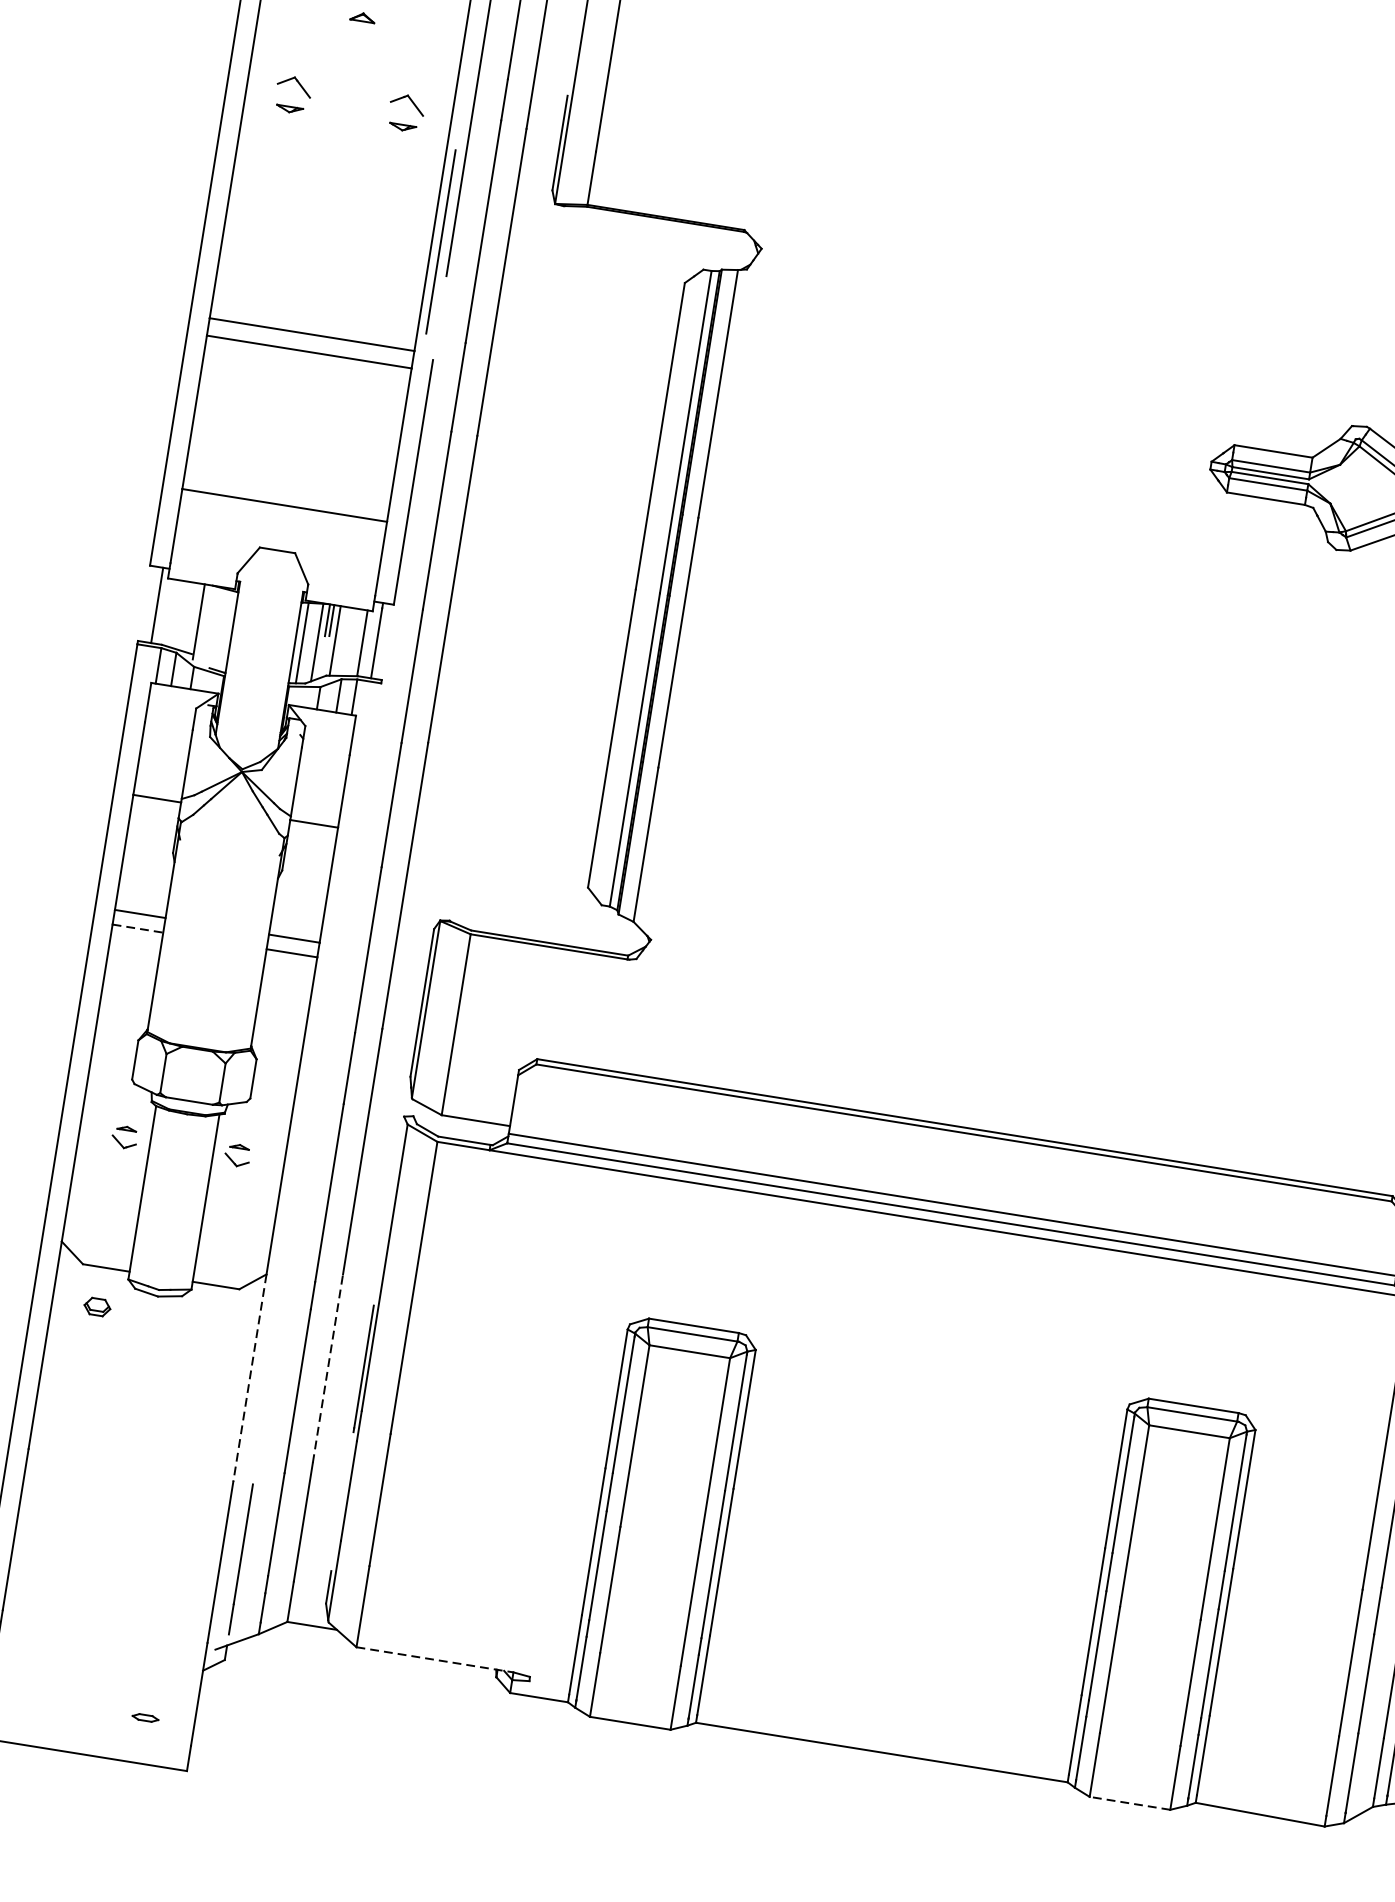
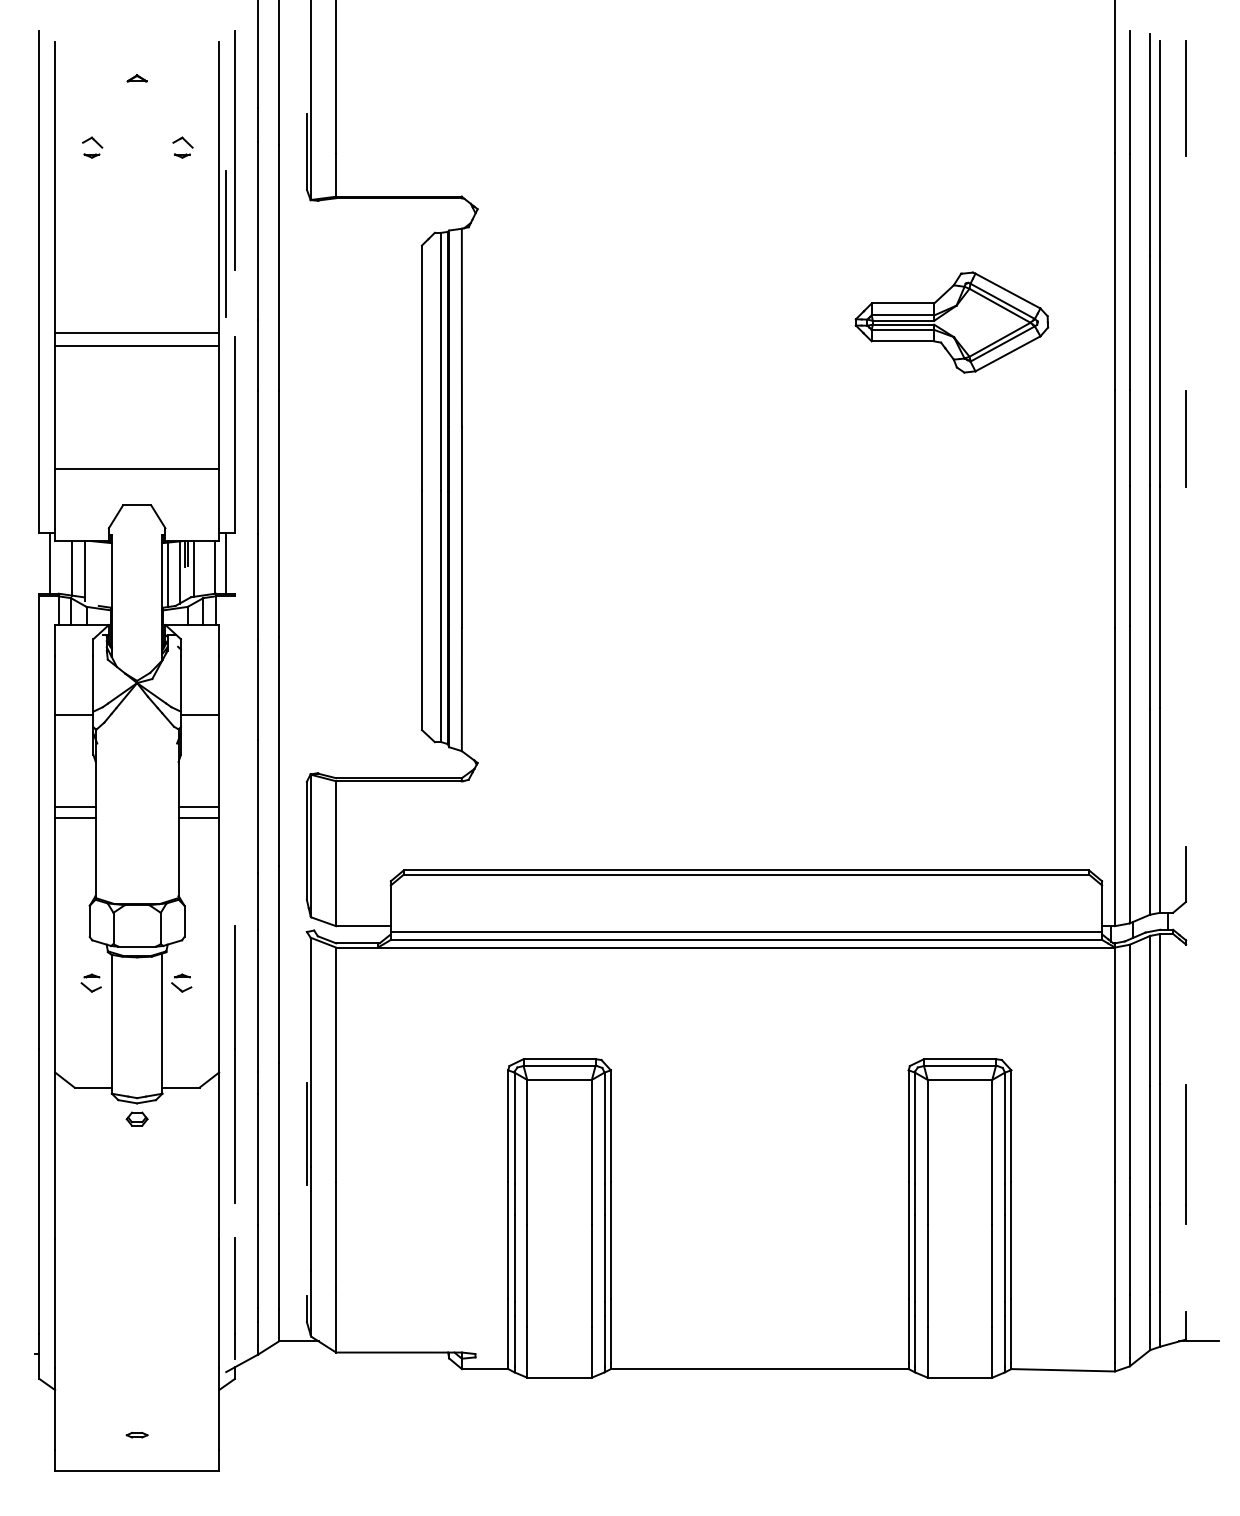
part: (293, 94) -> (92, 147), size x0.71
part: (405, 112) -> (182, 147), size x0.71
line: (182, 615) -> (71, 568), added
line: (137, 928) -> (75, 818), dashed -> solid
line: (287, 1267) -> (234, 1064), added
part: (96, 1306) -> (136, 1118), moved
line: (327, 1368) -> (278, 1138), dashed -> solid
line: (250, 1379) -> (219, 1156), dashed -> solid
line: (435, 1659) -> (399, 1352), dashed -> solid
part: (144, 1716) -> (136, 1434), moved
line: (1129, 1802) -> (959, 1377), dashed -> solid

